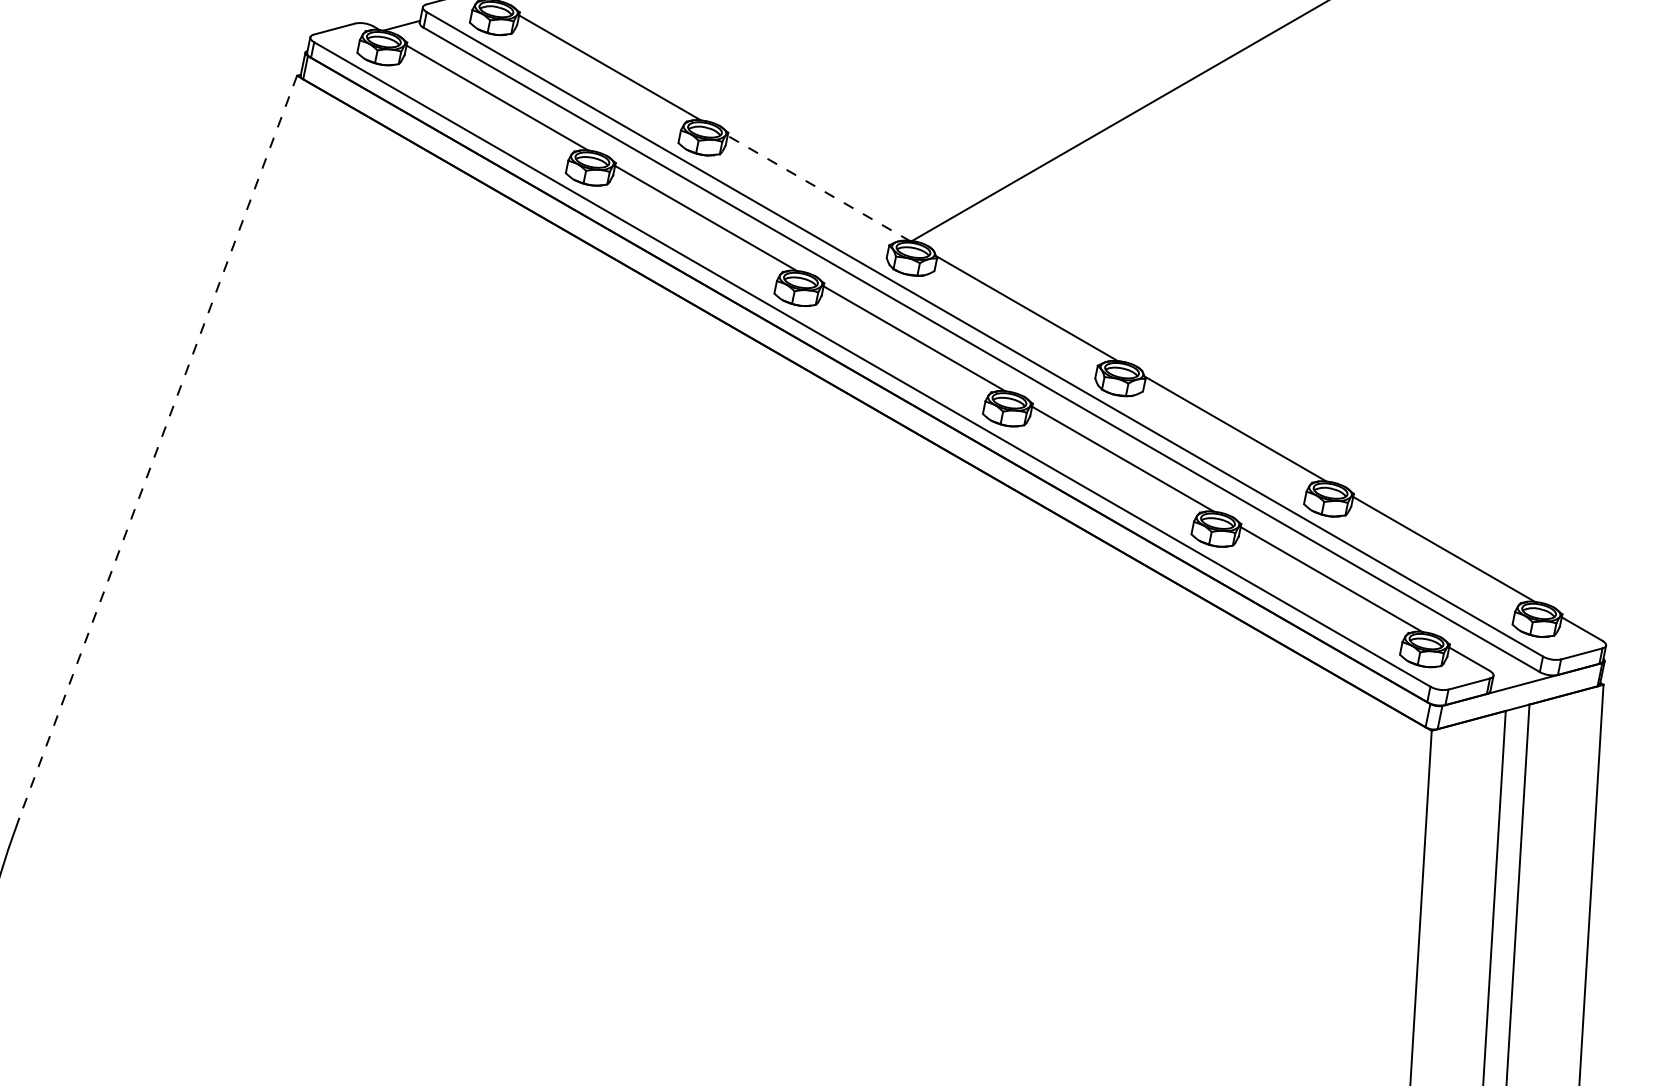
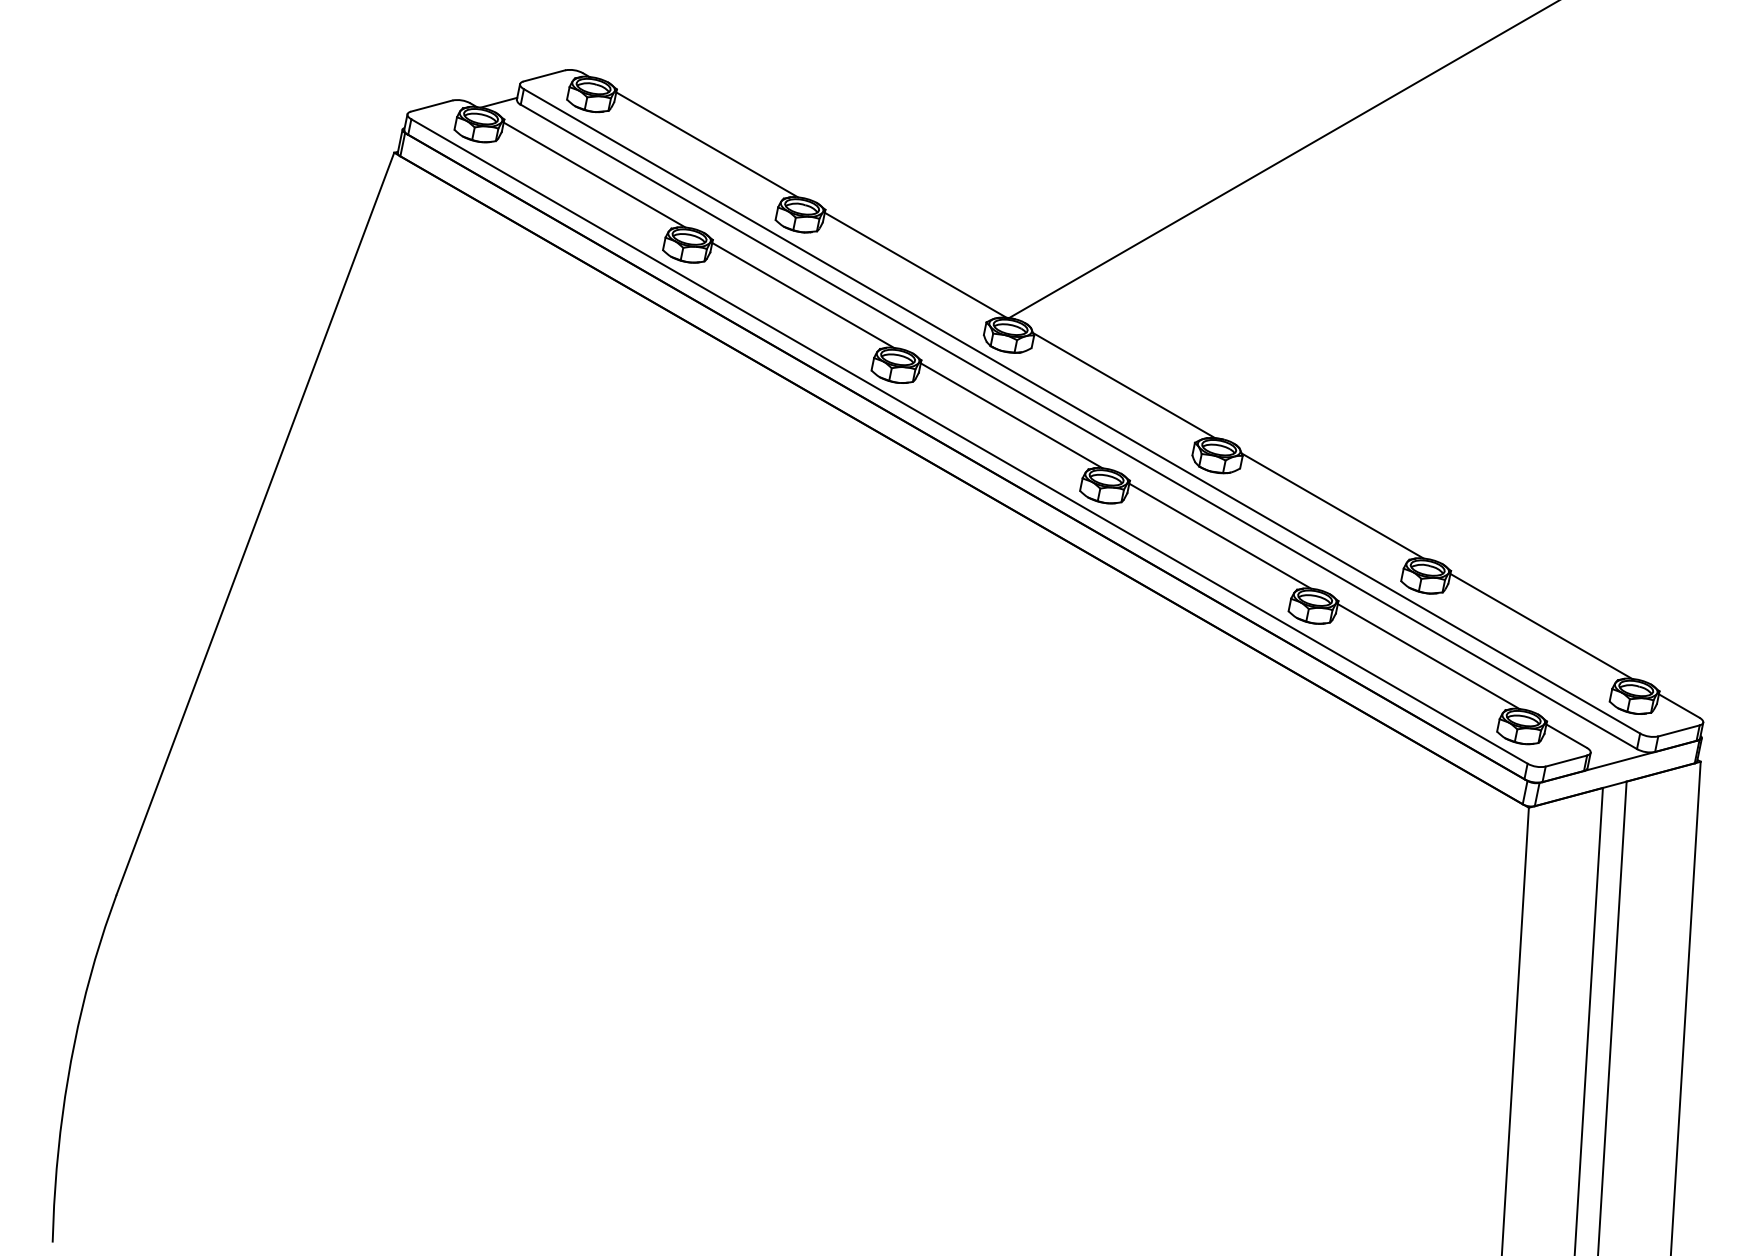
line: (819, 188) -> (916, 265), dashed -> solid
line: (158, 447) -> (255, 524), dashed -> solid

